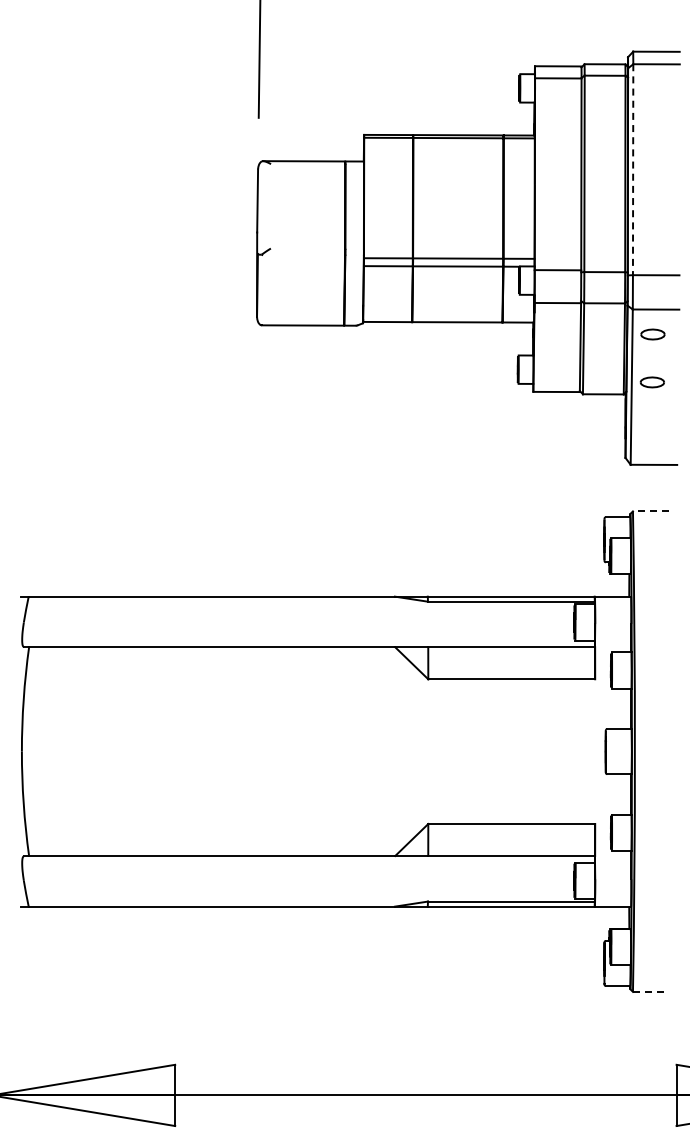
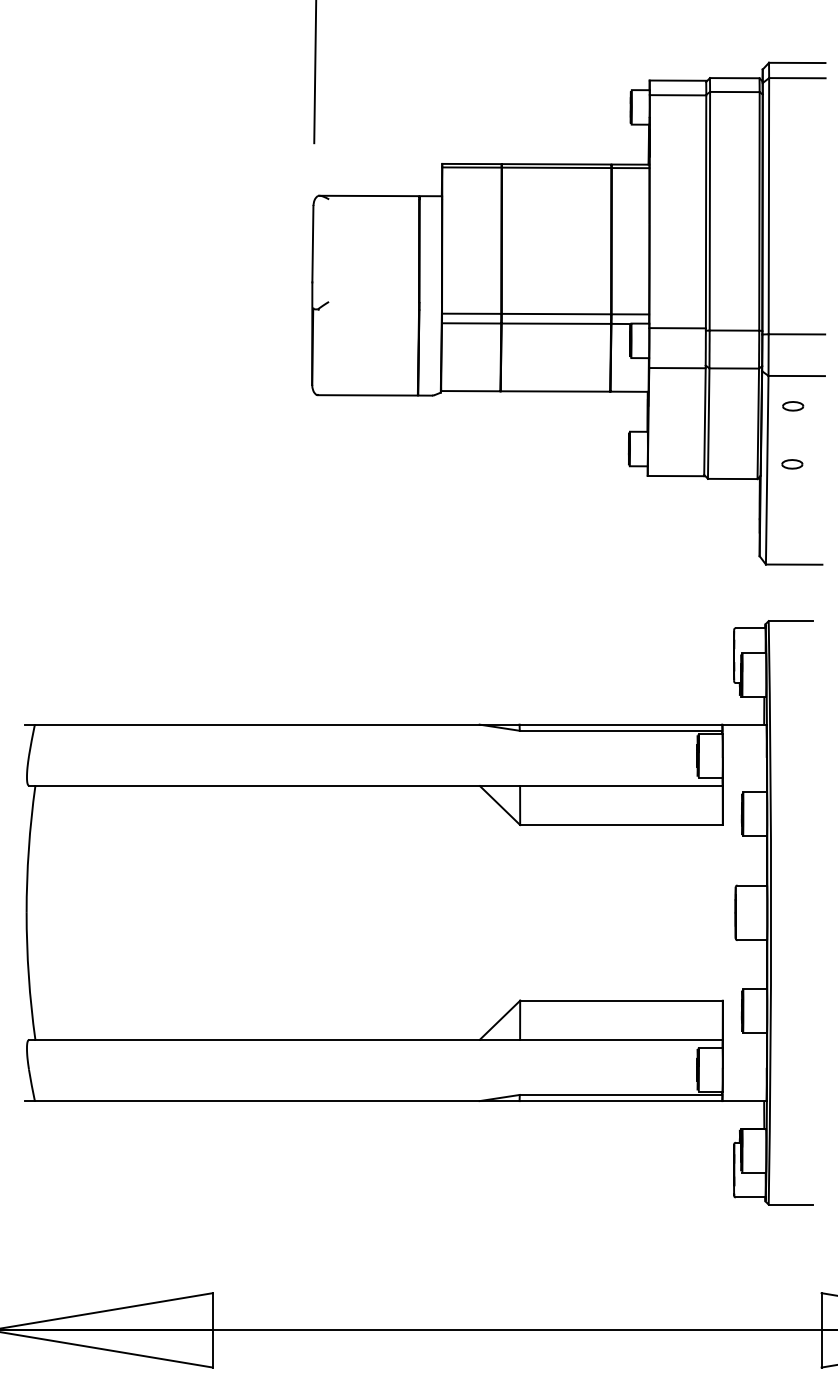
line: (633, 170) -> (769, 207), dashed -> solid
part: (653, 334) -> (793, 406), size x0.71
part: (652, 381) -> (792, 463), size x0.71
line: (650, 511) -> (789, 621), dashed -> solid
line: (651, 991) -> (791, 1204), dashed -> solid

